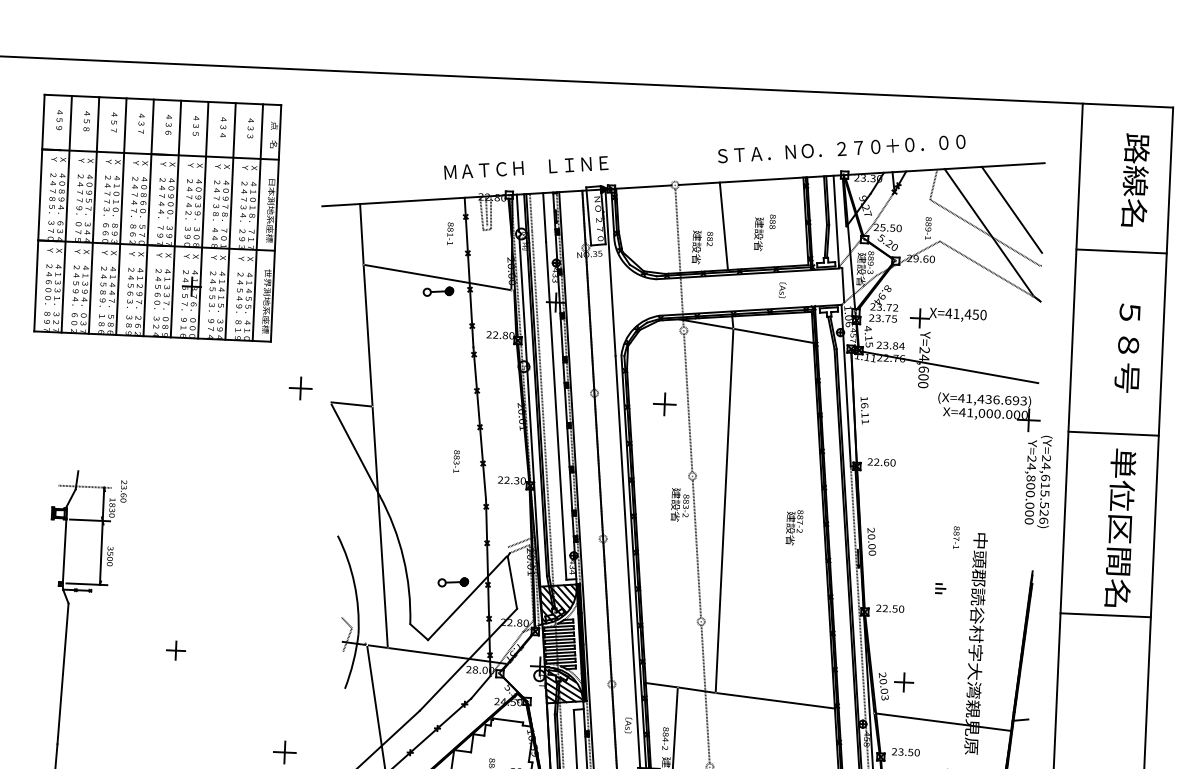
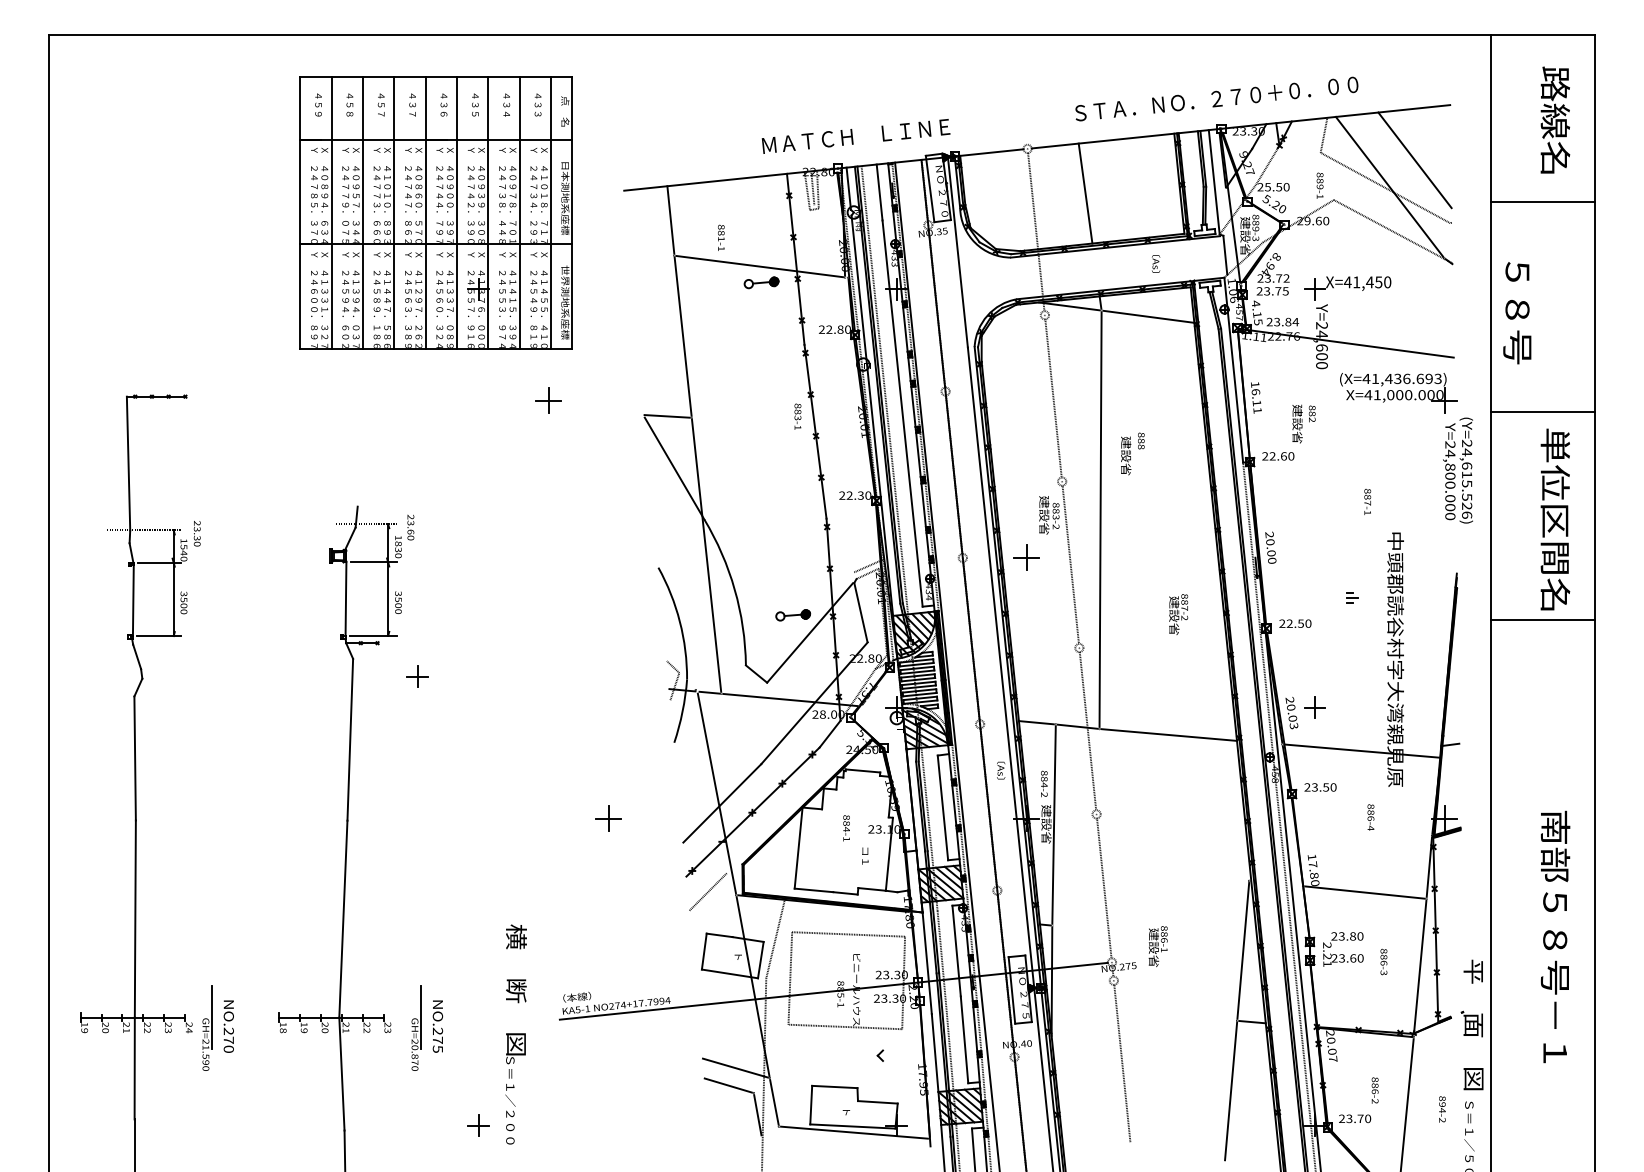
text: (764, 232) -> (1132, 453), moved
text: (450, 233) -> (721, 237), moved
text: (701, 247) -> (1303, 423), moved
text: (1128, 348) -> (1517, 313), moved
part: (300, 388) -> (548, 400), moved
part: (664, 404) -> (1026, 557), moved
text: (456, 461) -> (797, 416), moved
text: (794, 527) -> (1178, 614), moved
text: (956, 537) -> (1367, 501), moved
part: (175, 650) -> (417, 676), moved

